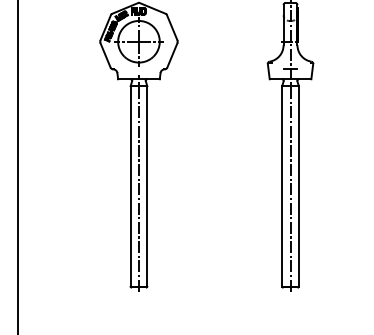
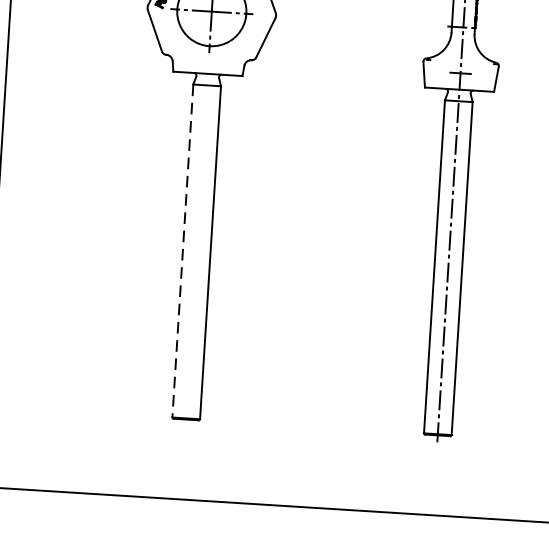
line: (138, 183) -> (196, 246), removed
line: (130, 186) -> (182, 251), solid -> dashed

